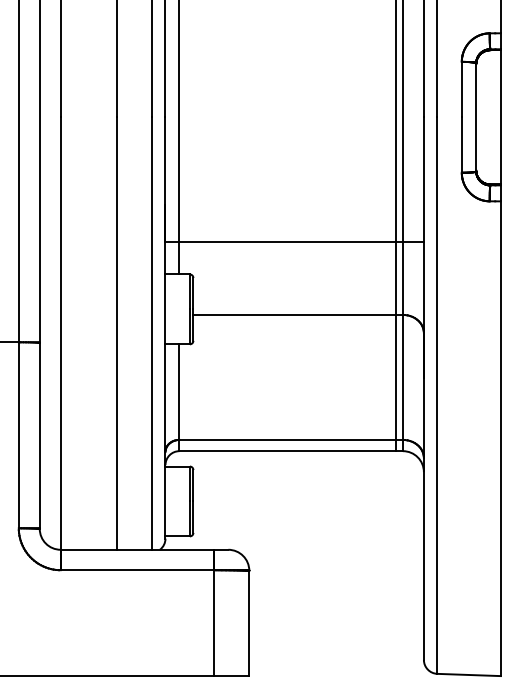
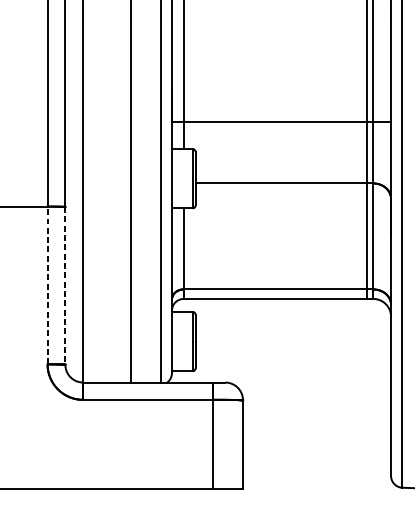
line: (18, 434) -> (47, 284), solid -> dashed
line: (39, 436) -> (65, 286), solid -> dashed

